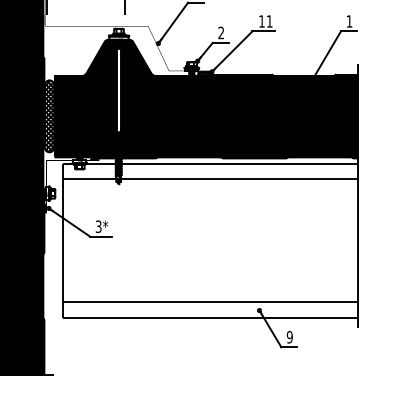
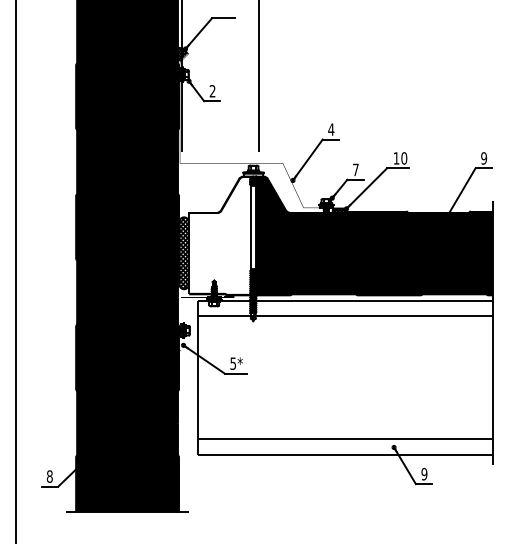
text: (269, 21) -> (404, 158), 11 -> 10
text: (349, 21) -> (484, 158), 1 -> 9
text: (220, 32) -> (355, 169), 2 -> 7
fill: (85, 98) -> (220, 235), removed
text: (98, 225) -> (233, 362), 3* -> 5*

